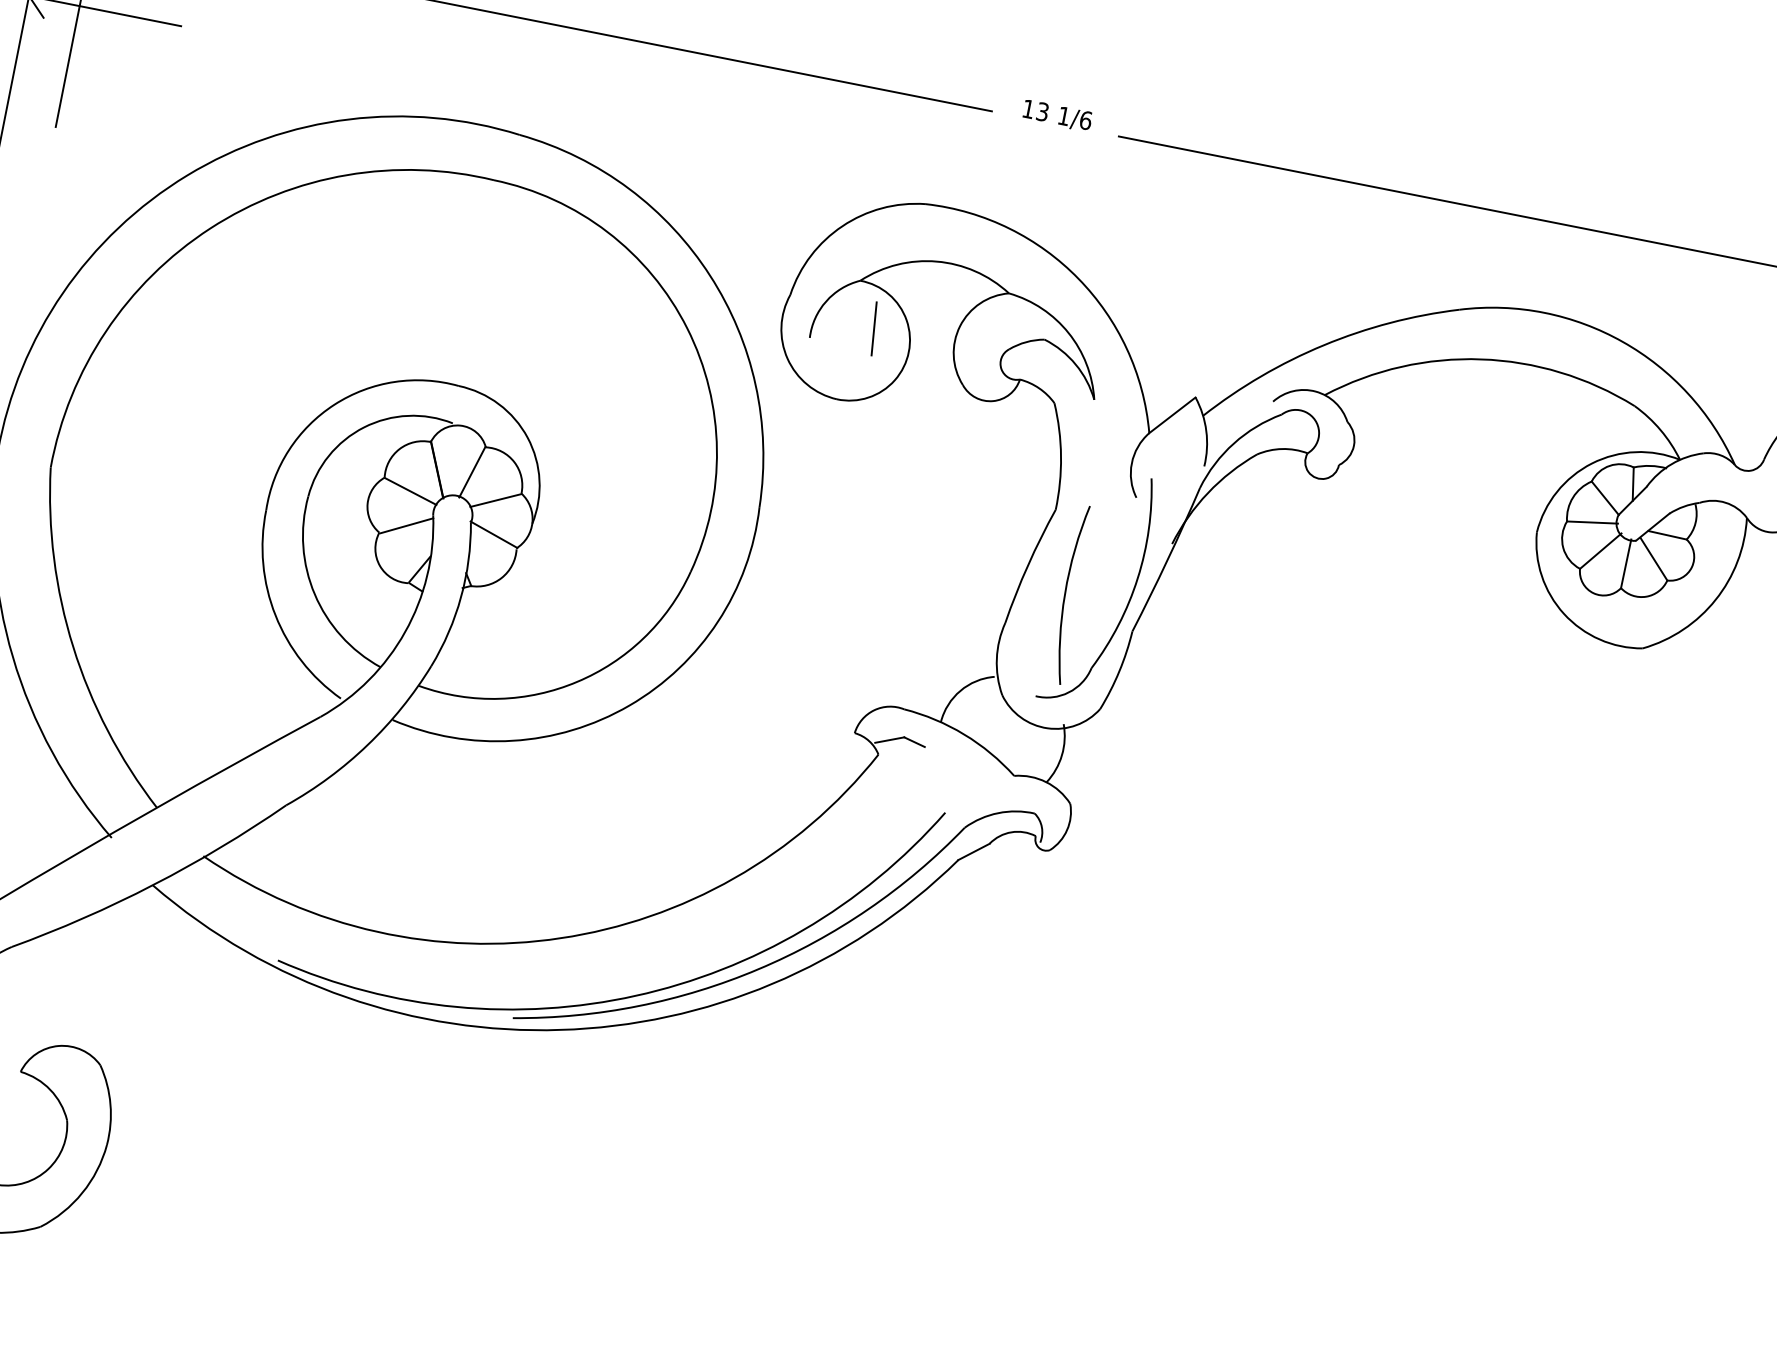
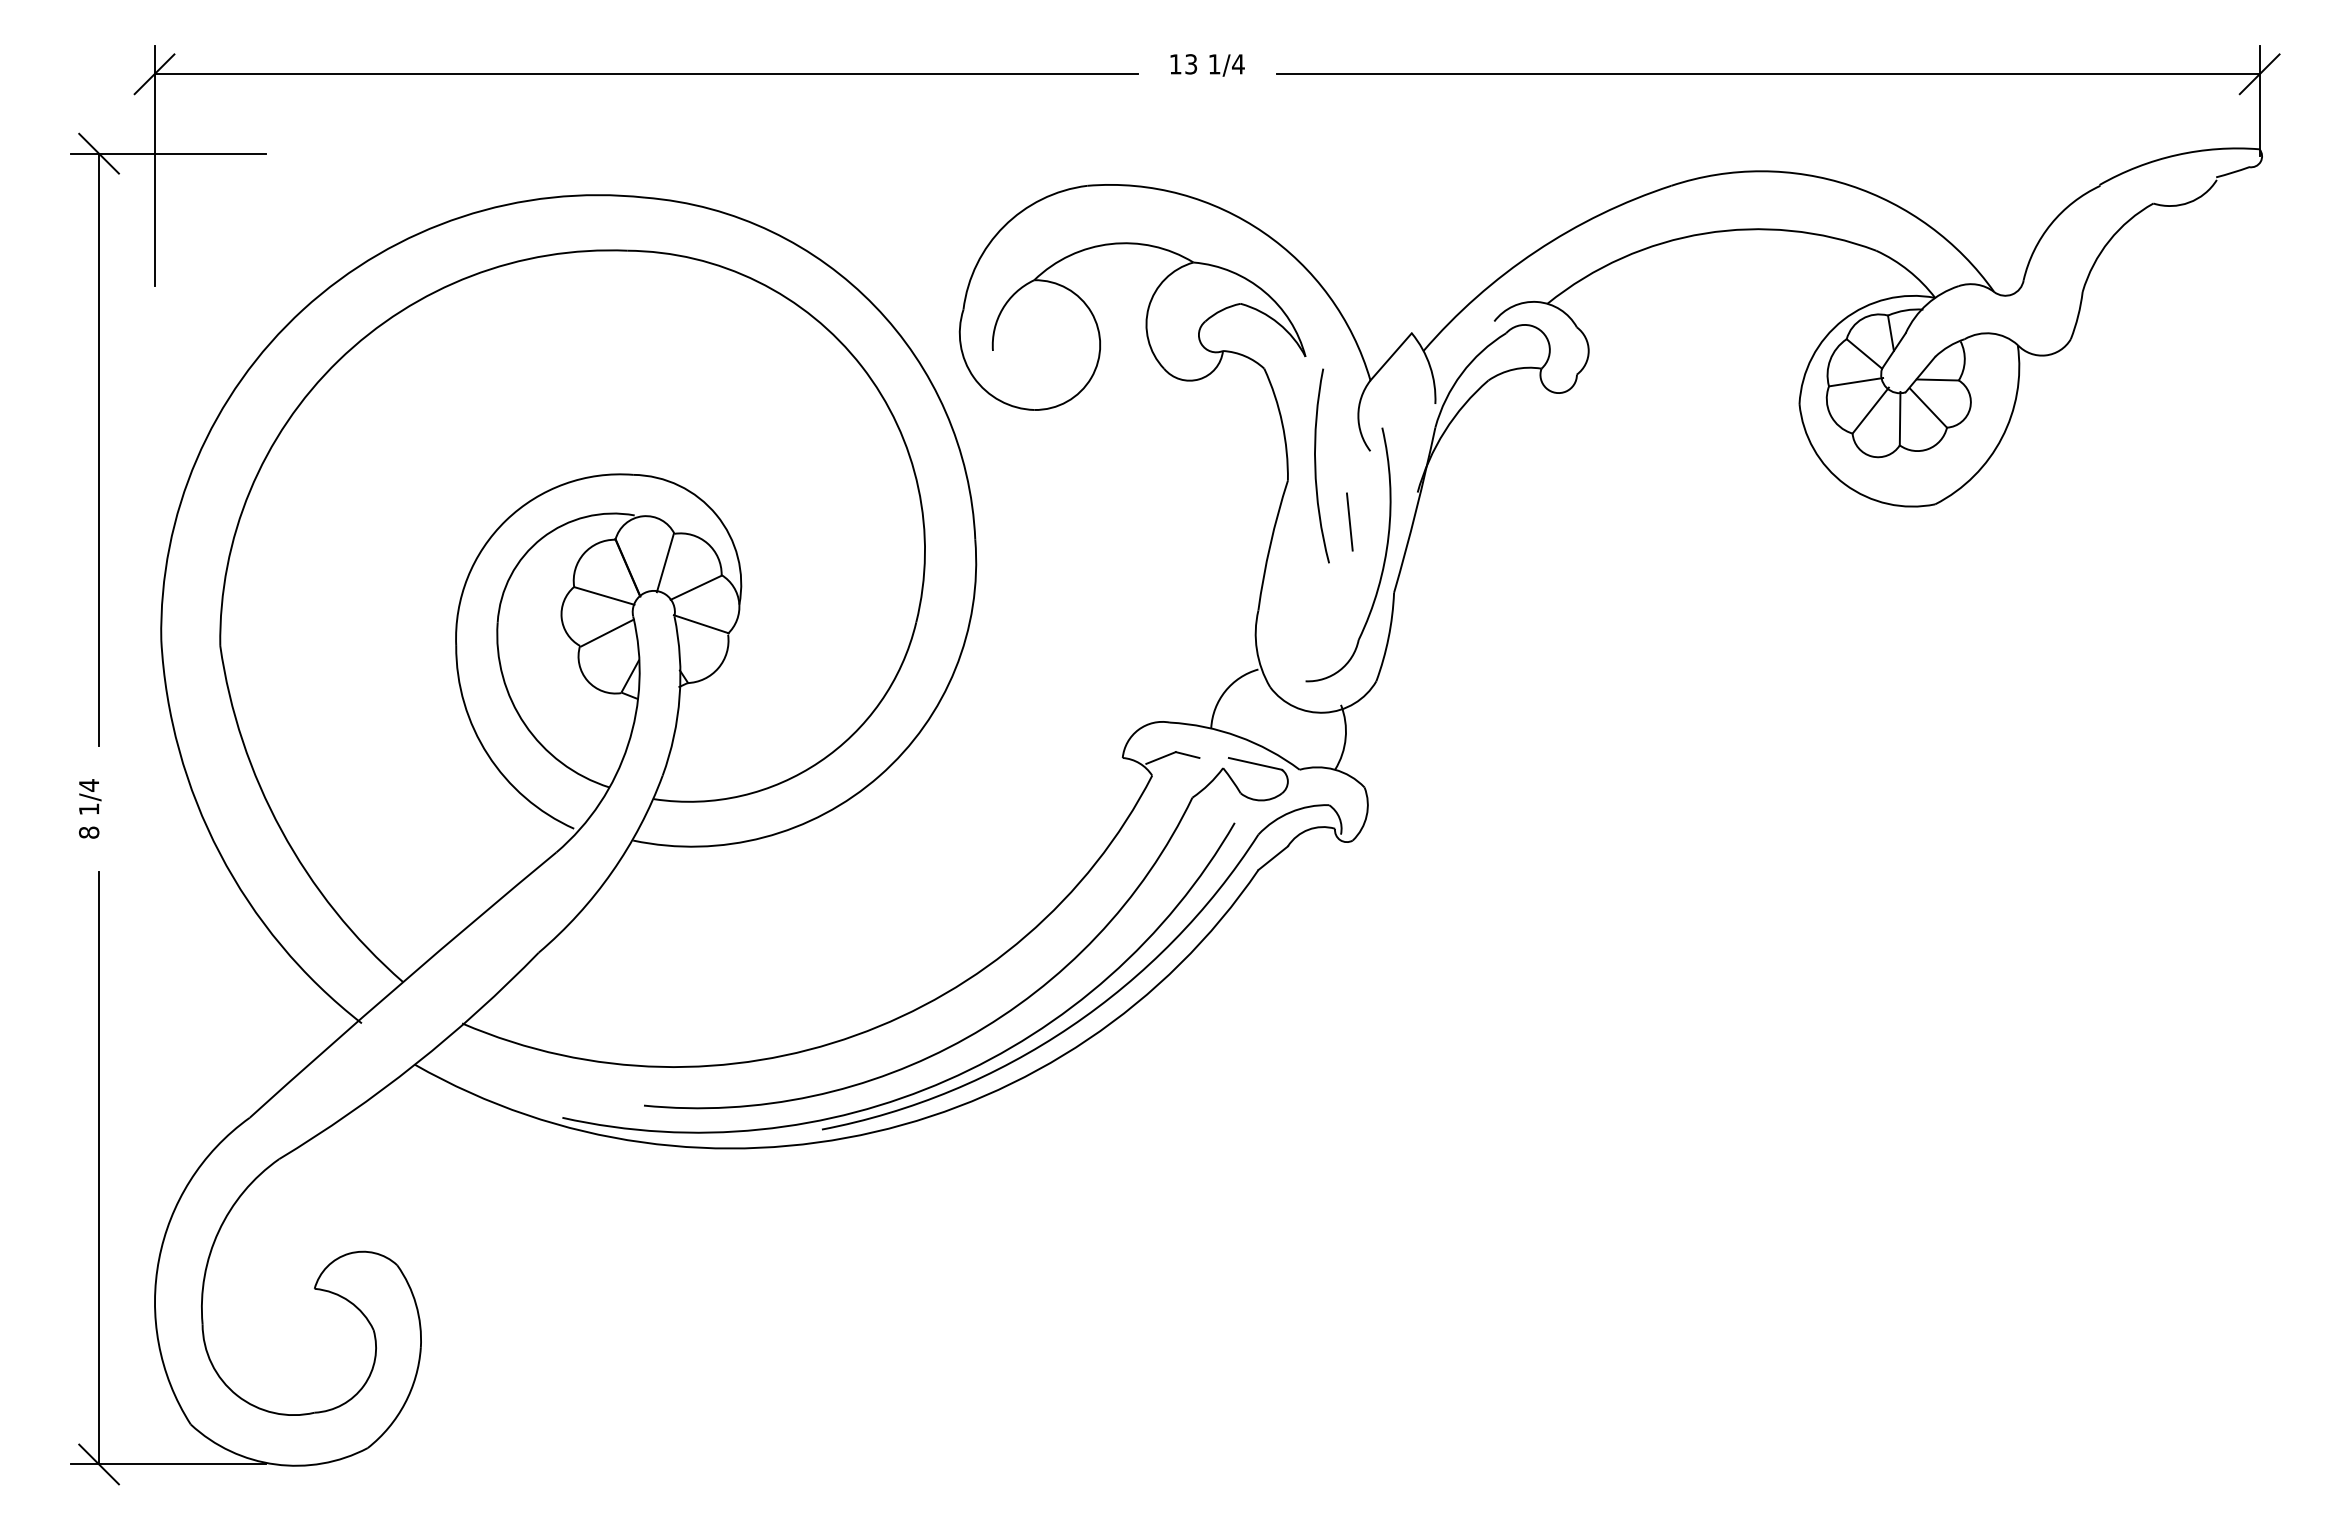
text: (1085, 120) -> (1238, 64), 1/6 -> 1/4
line: (873, 328) -> (1349, 521), moved
arc: (1066, 593) -> (1316, 465), moved
part: (712, 939) -> (1015, 1005), added

